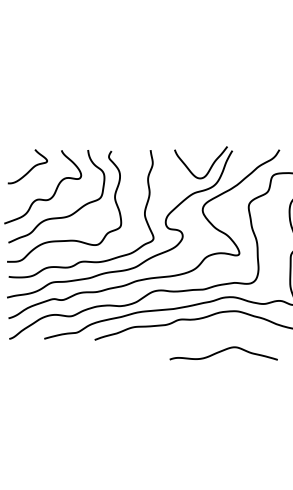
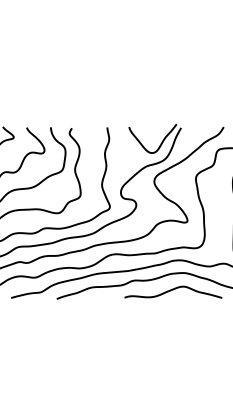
curve: (223, 351) -> (173, 290), moved

